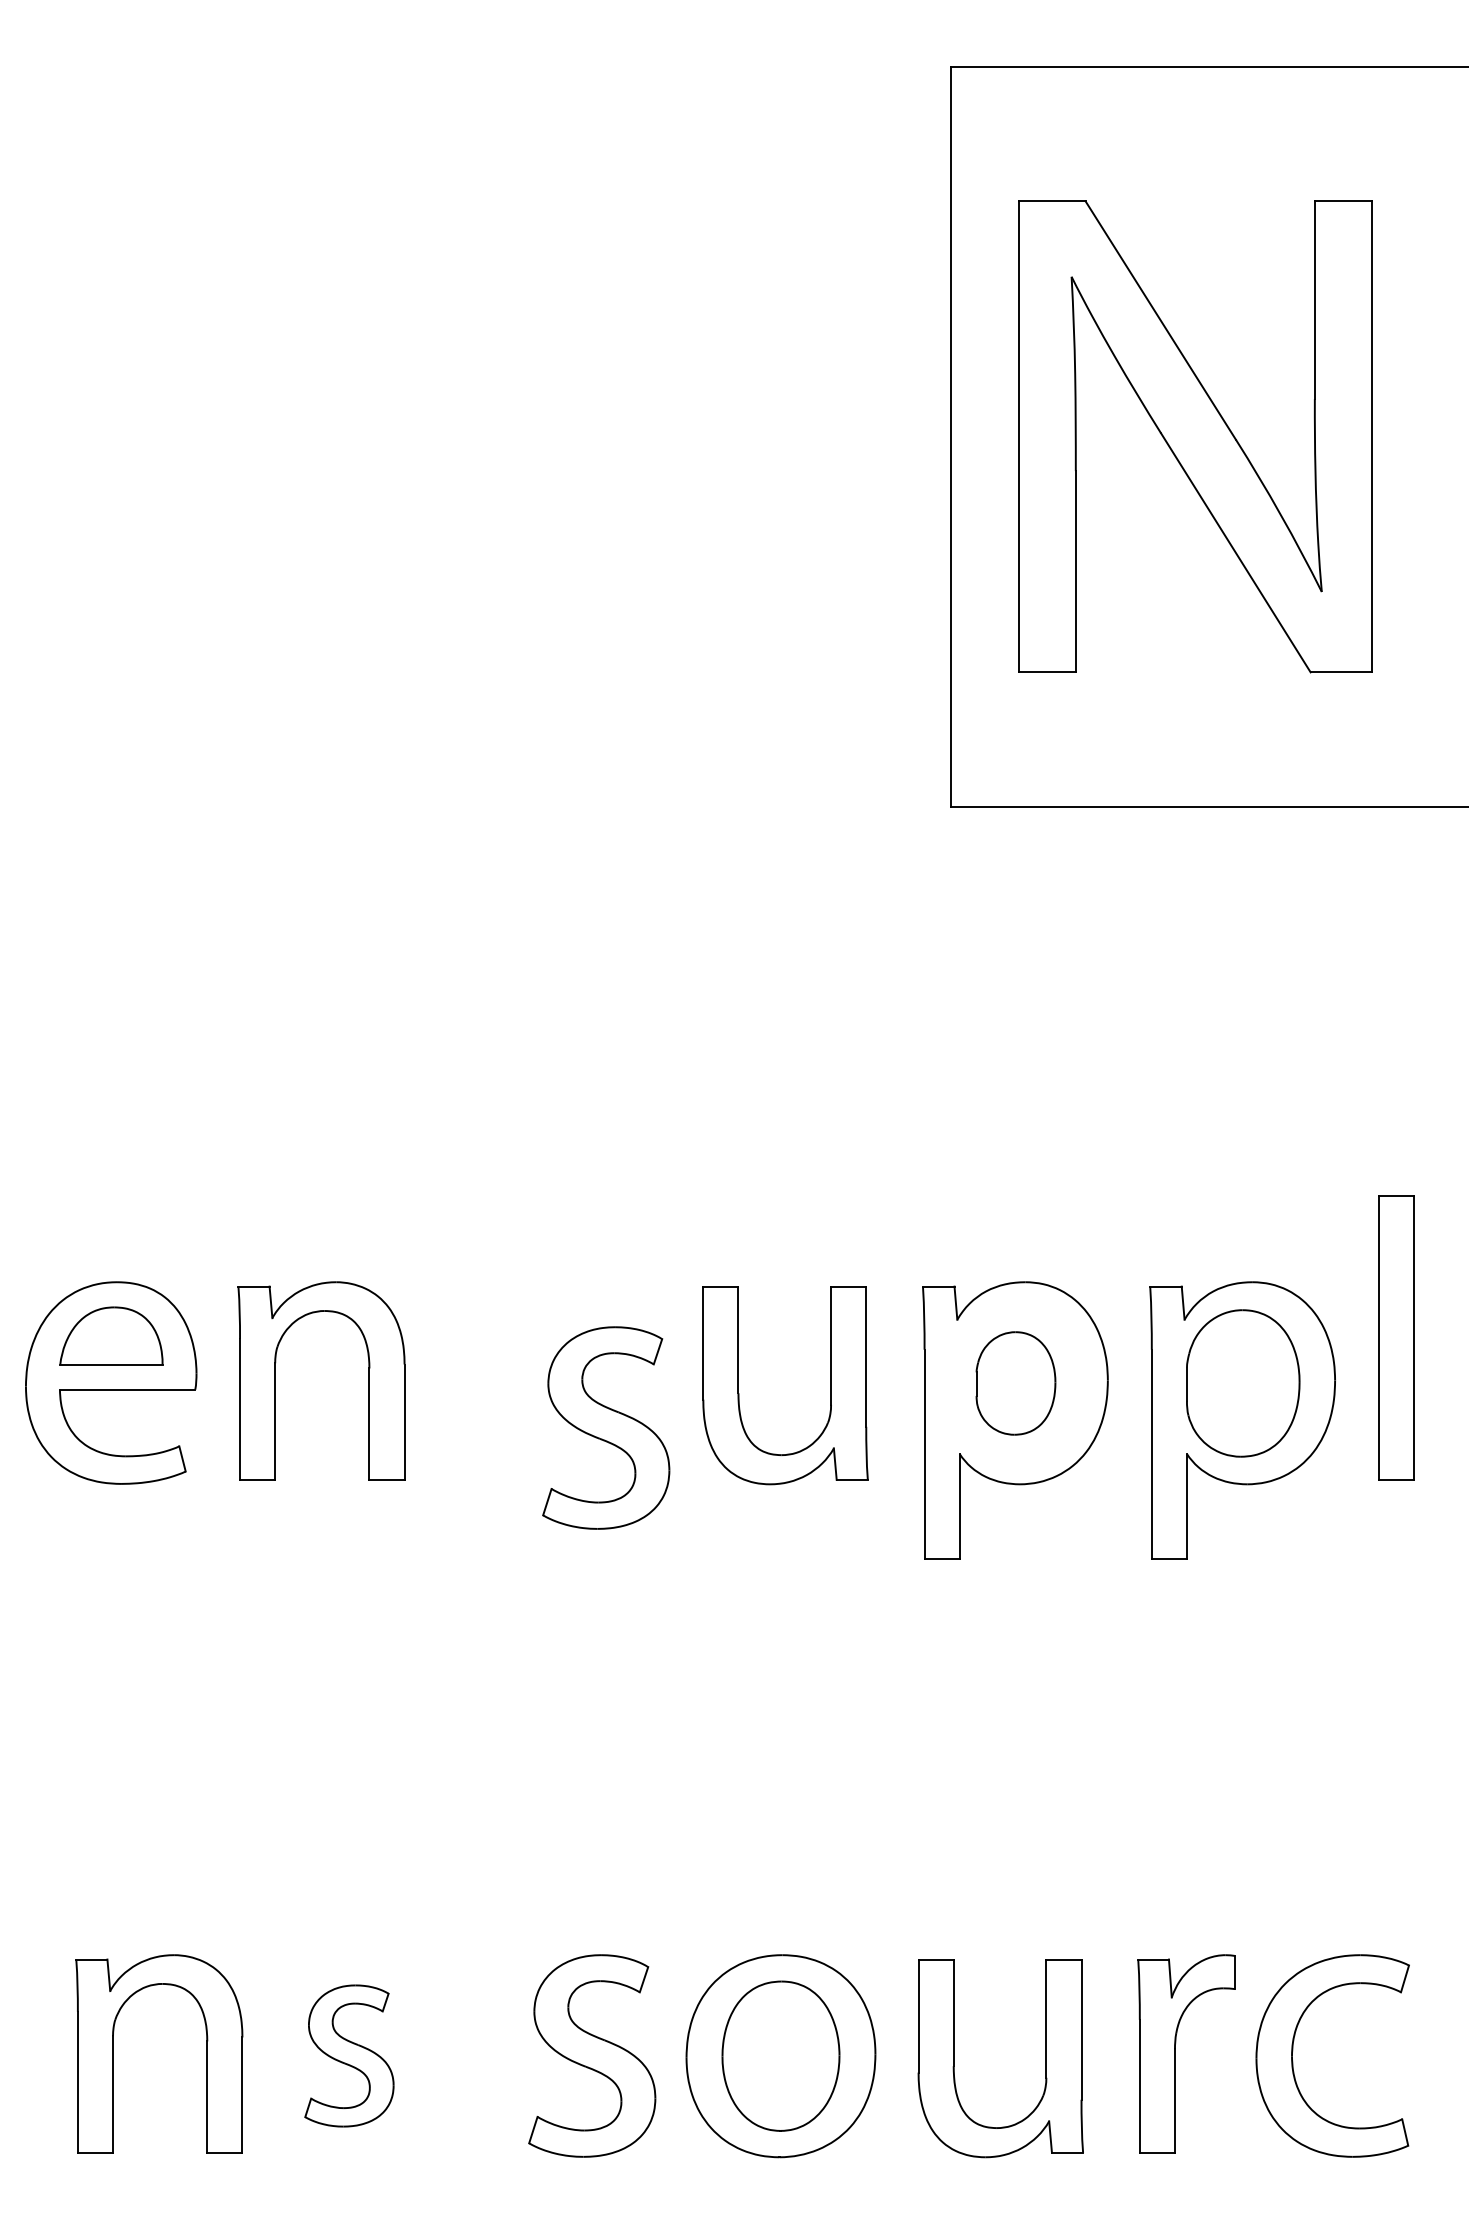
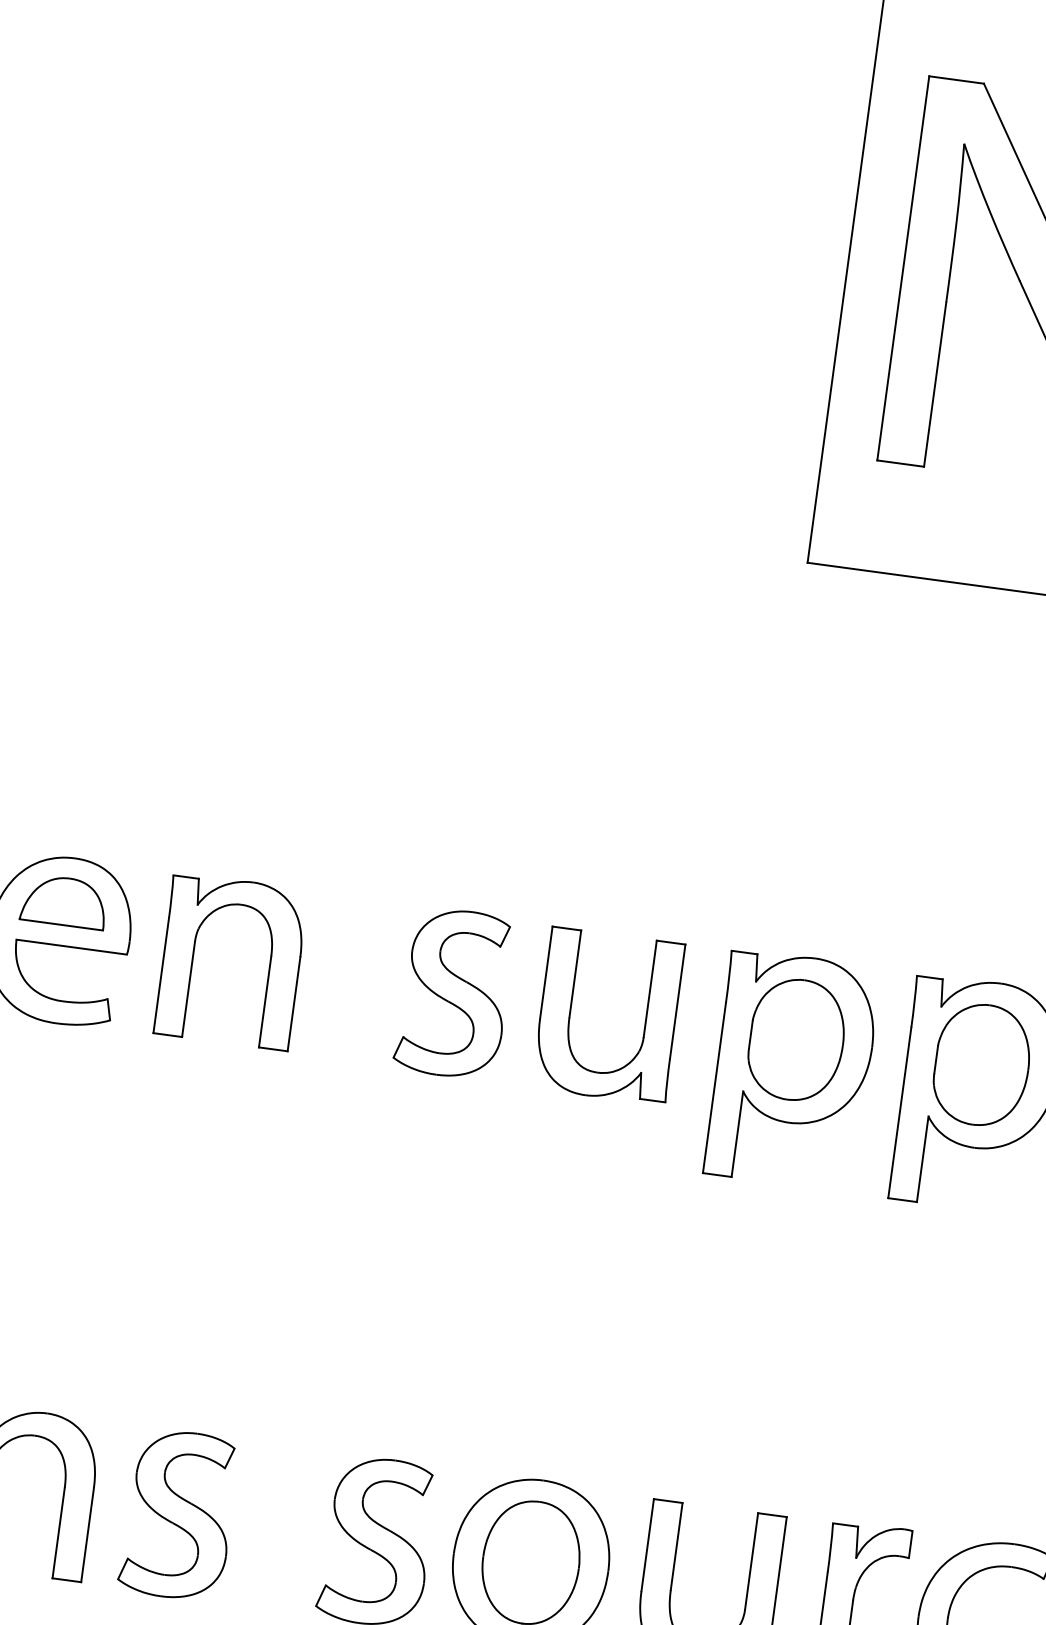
part: (1015, 1383) -> (796, 1040), size x1.43
part: (606, 1427) -> (454, 993), moved
part: (349, 2055) -> (179, 1514), size x1.43

